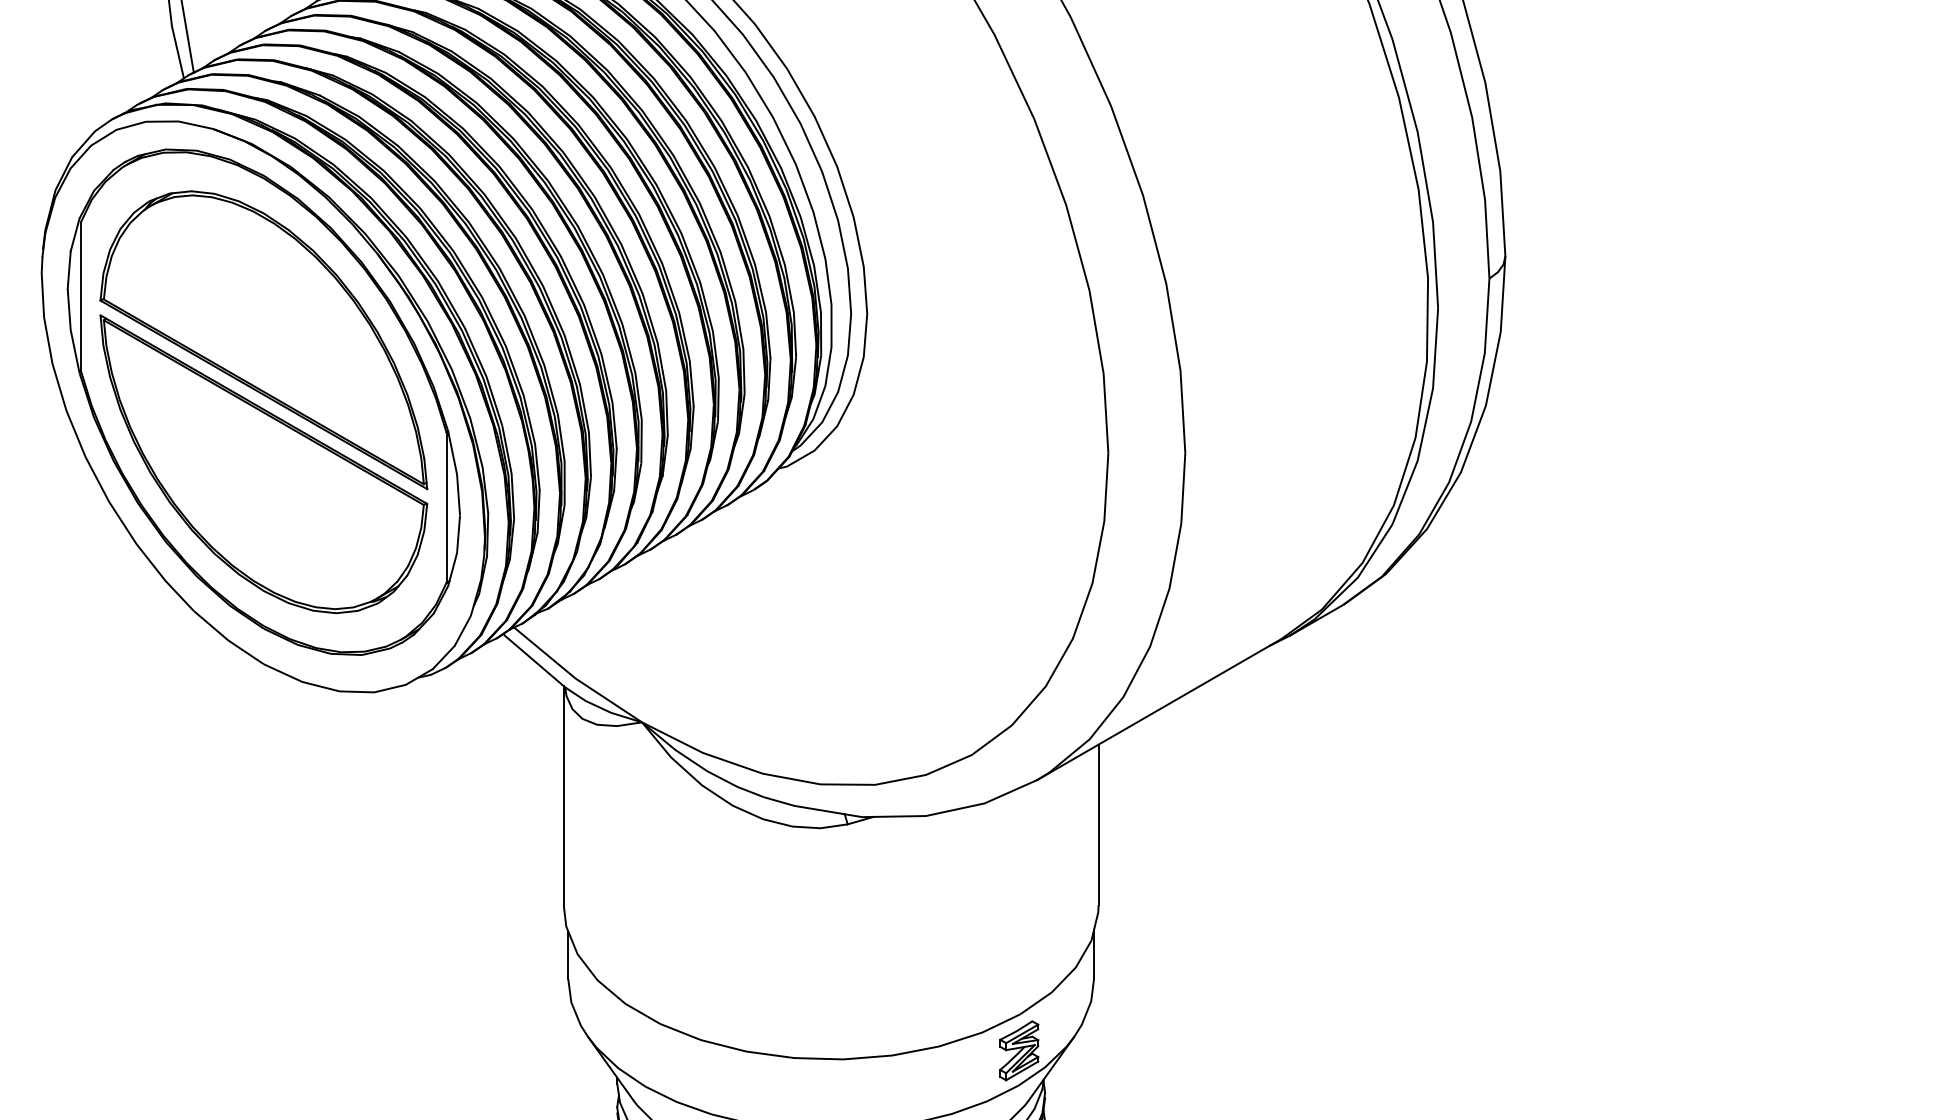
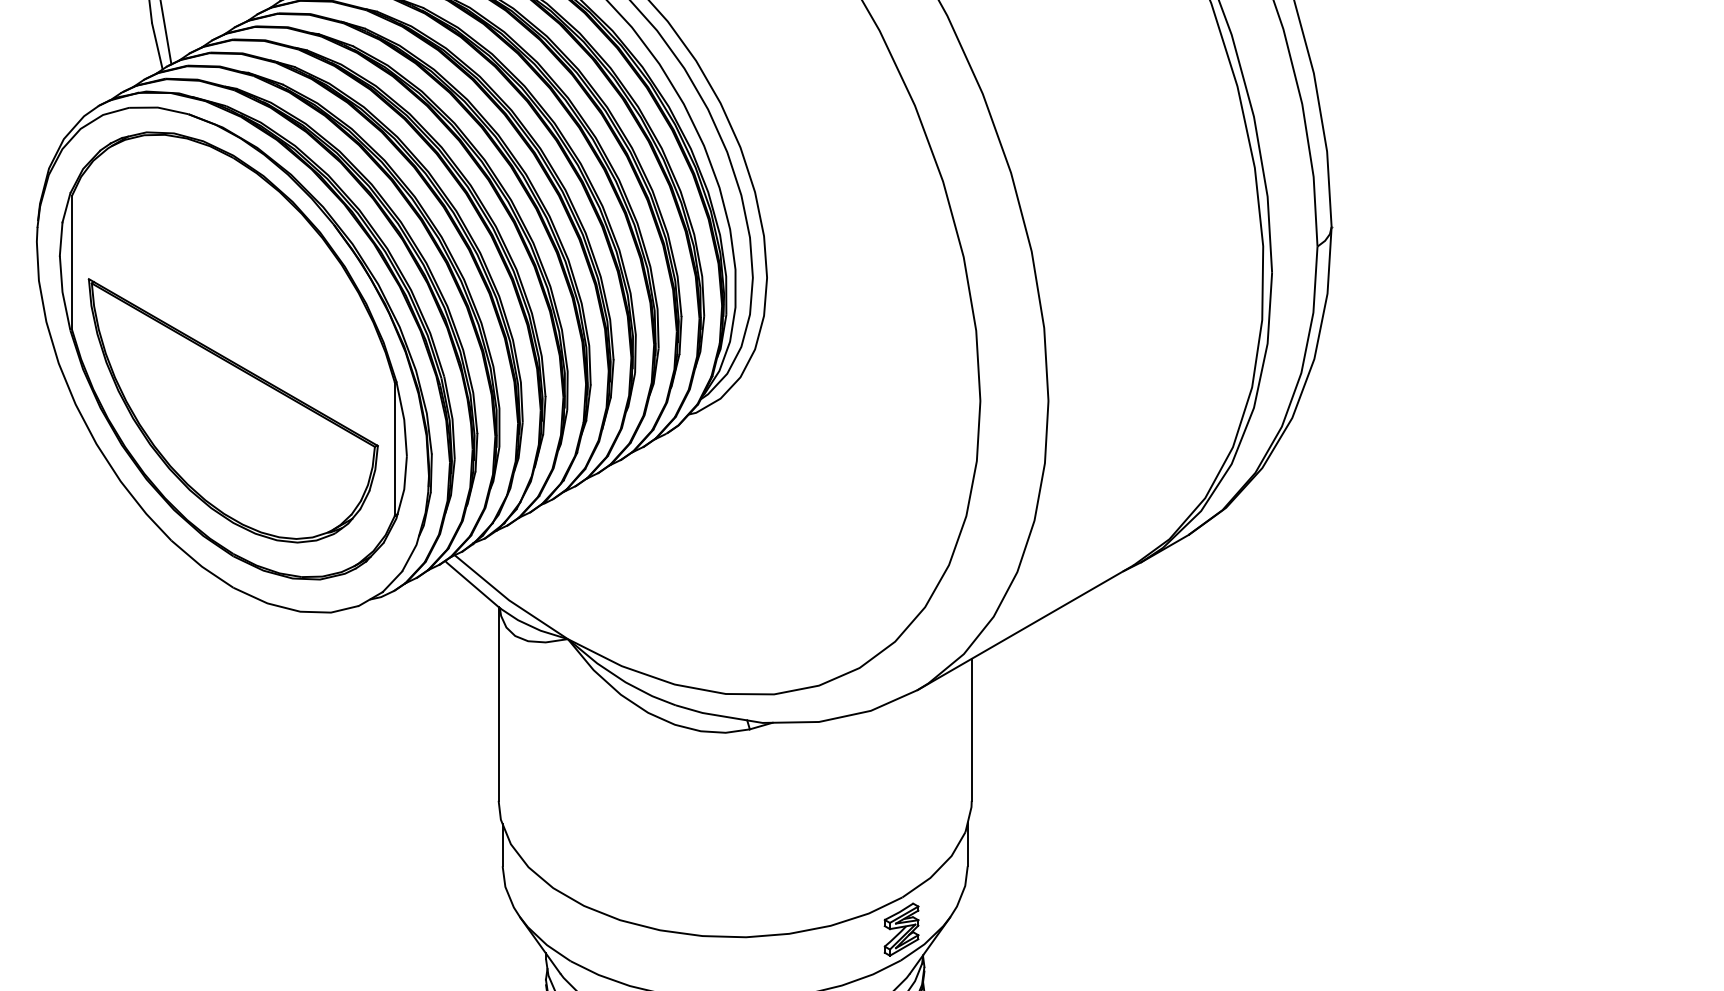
part: (263, 340) -> (233, 301), removed

